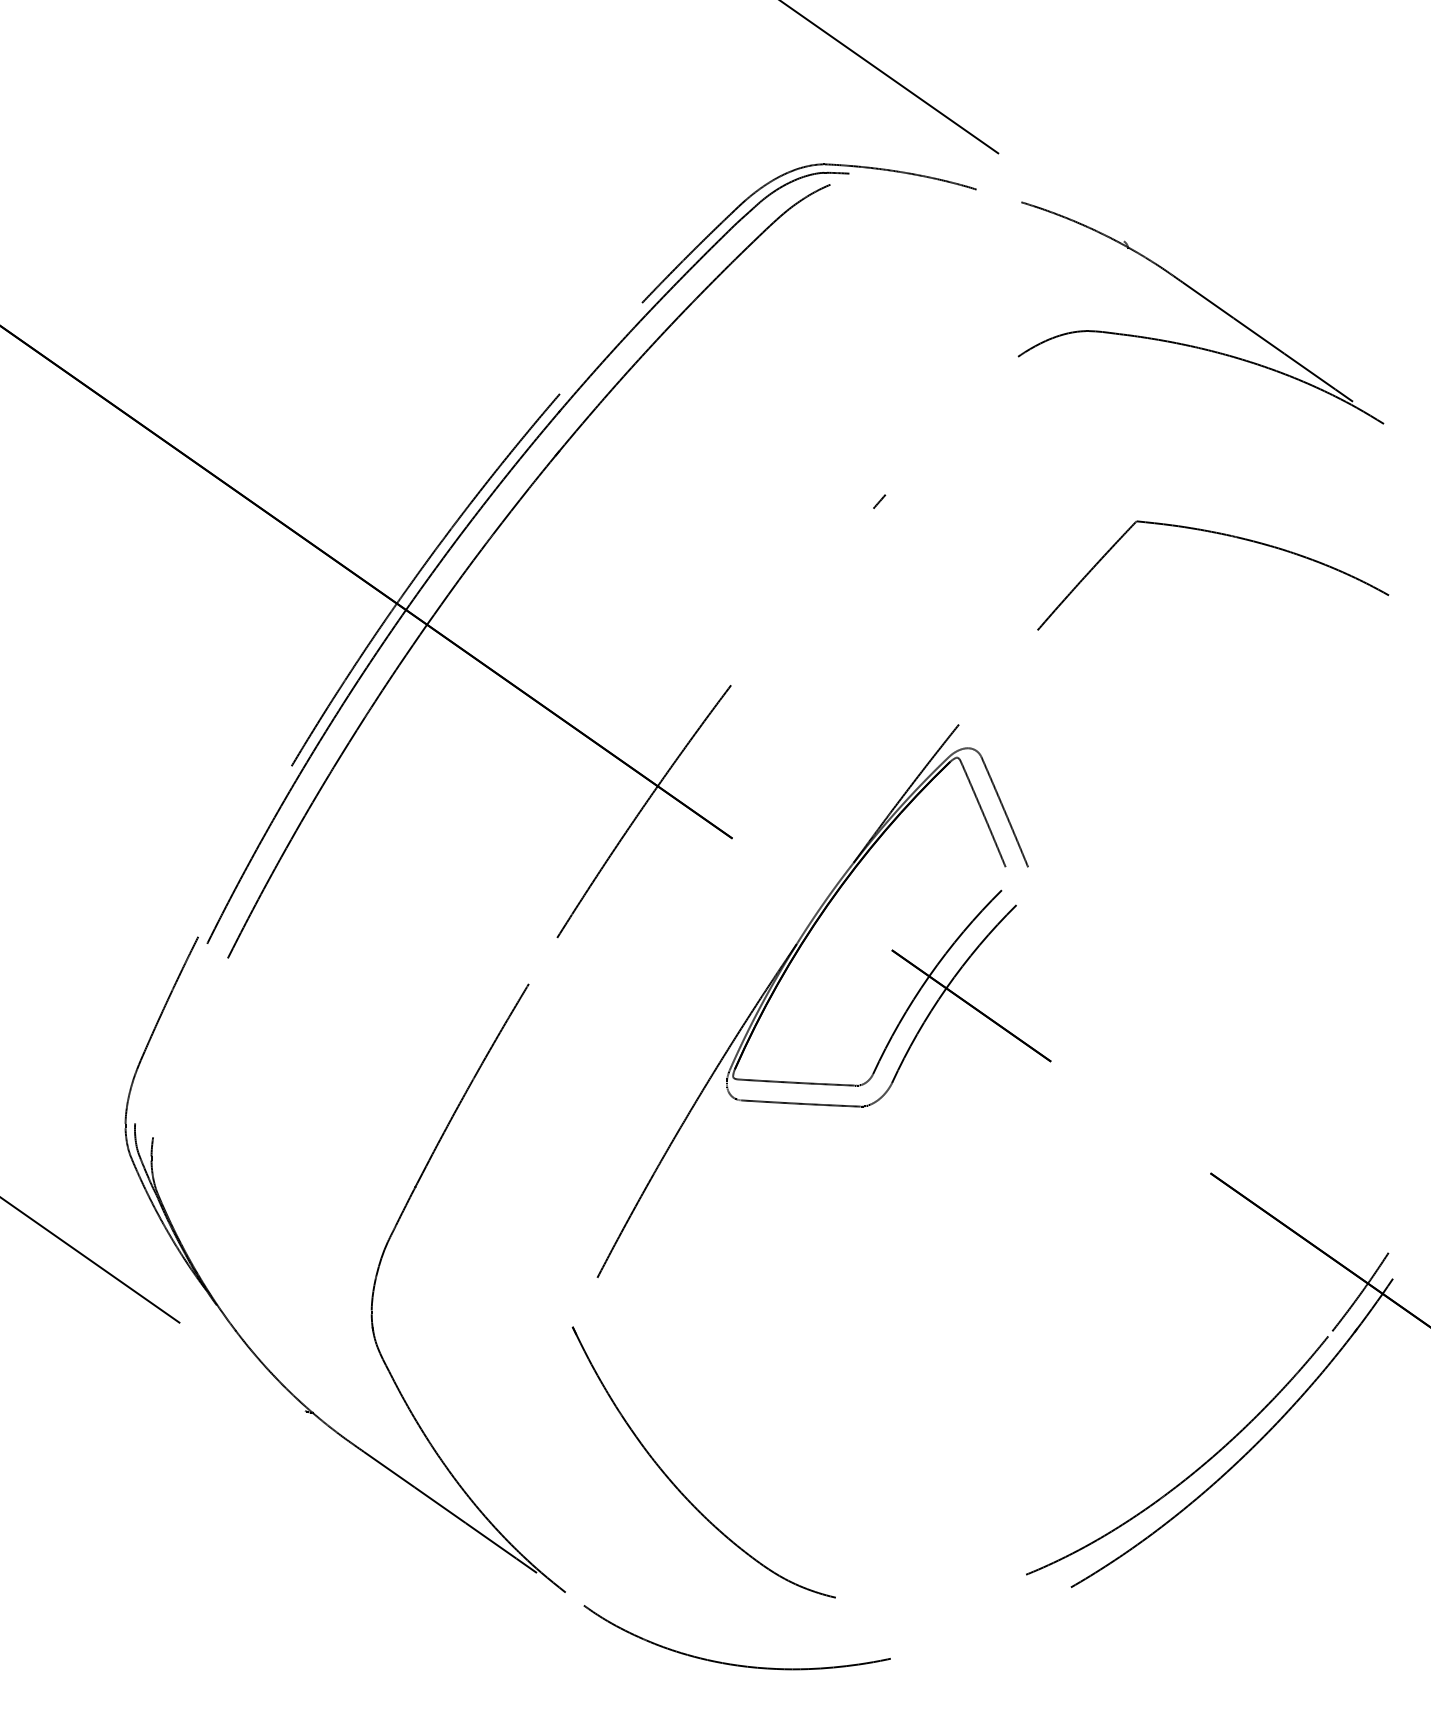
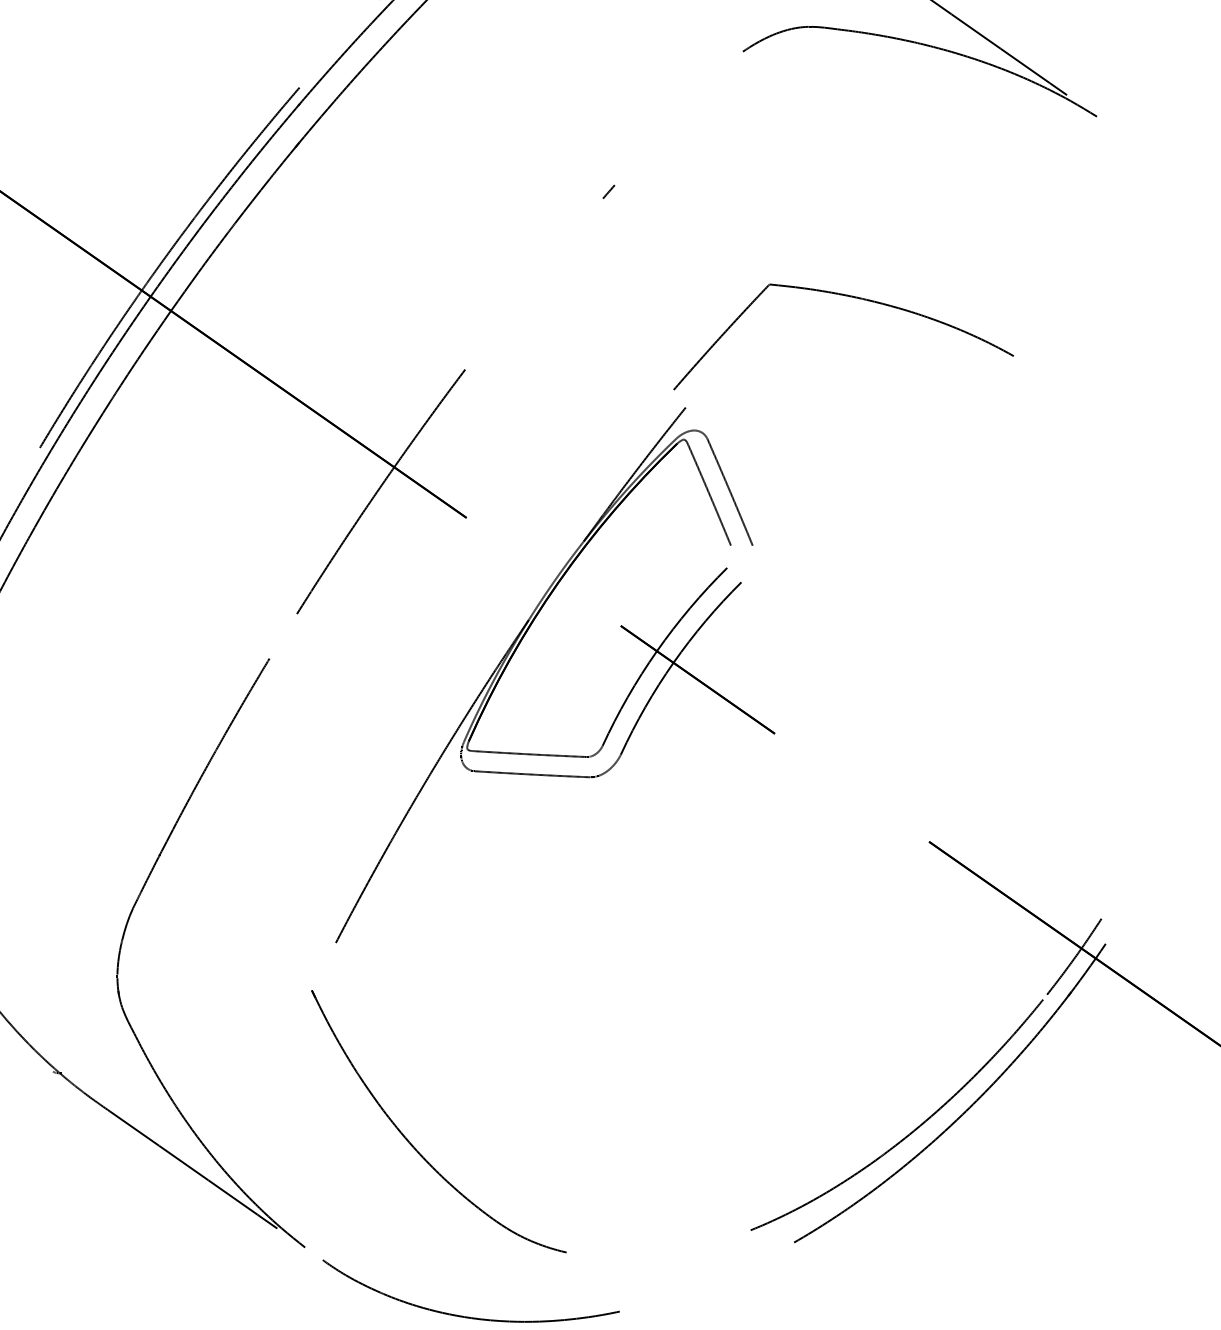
part: (1223, 535) -> (853, 298), moved

